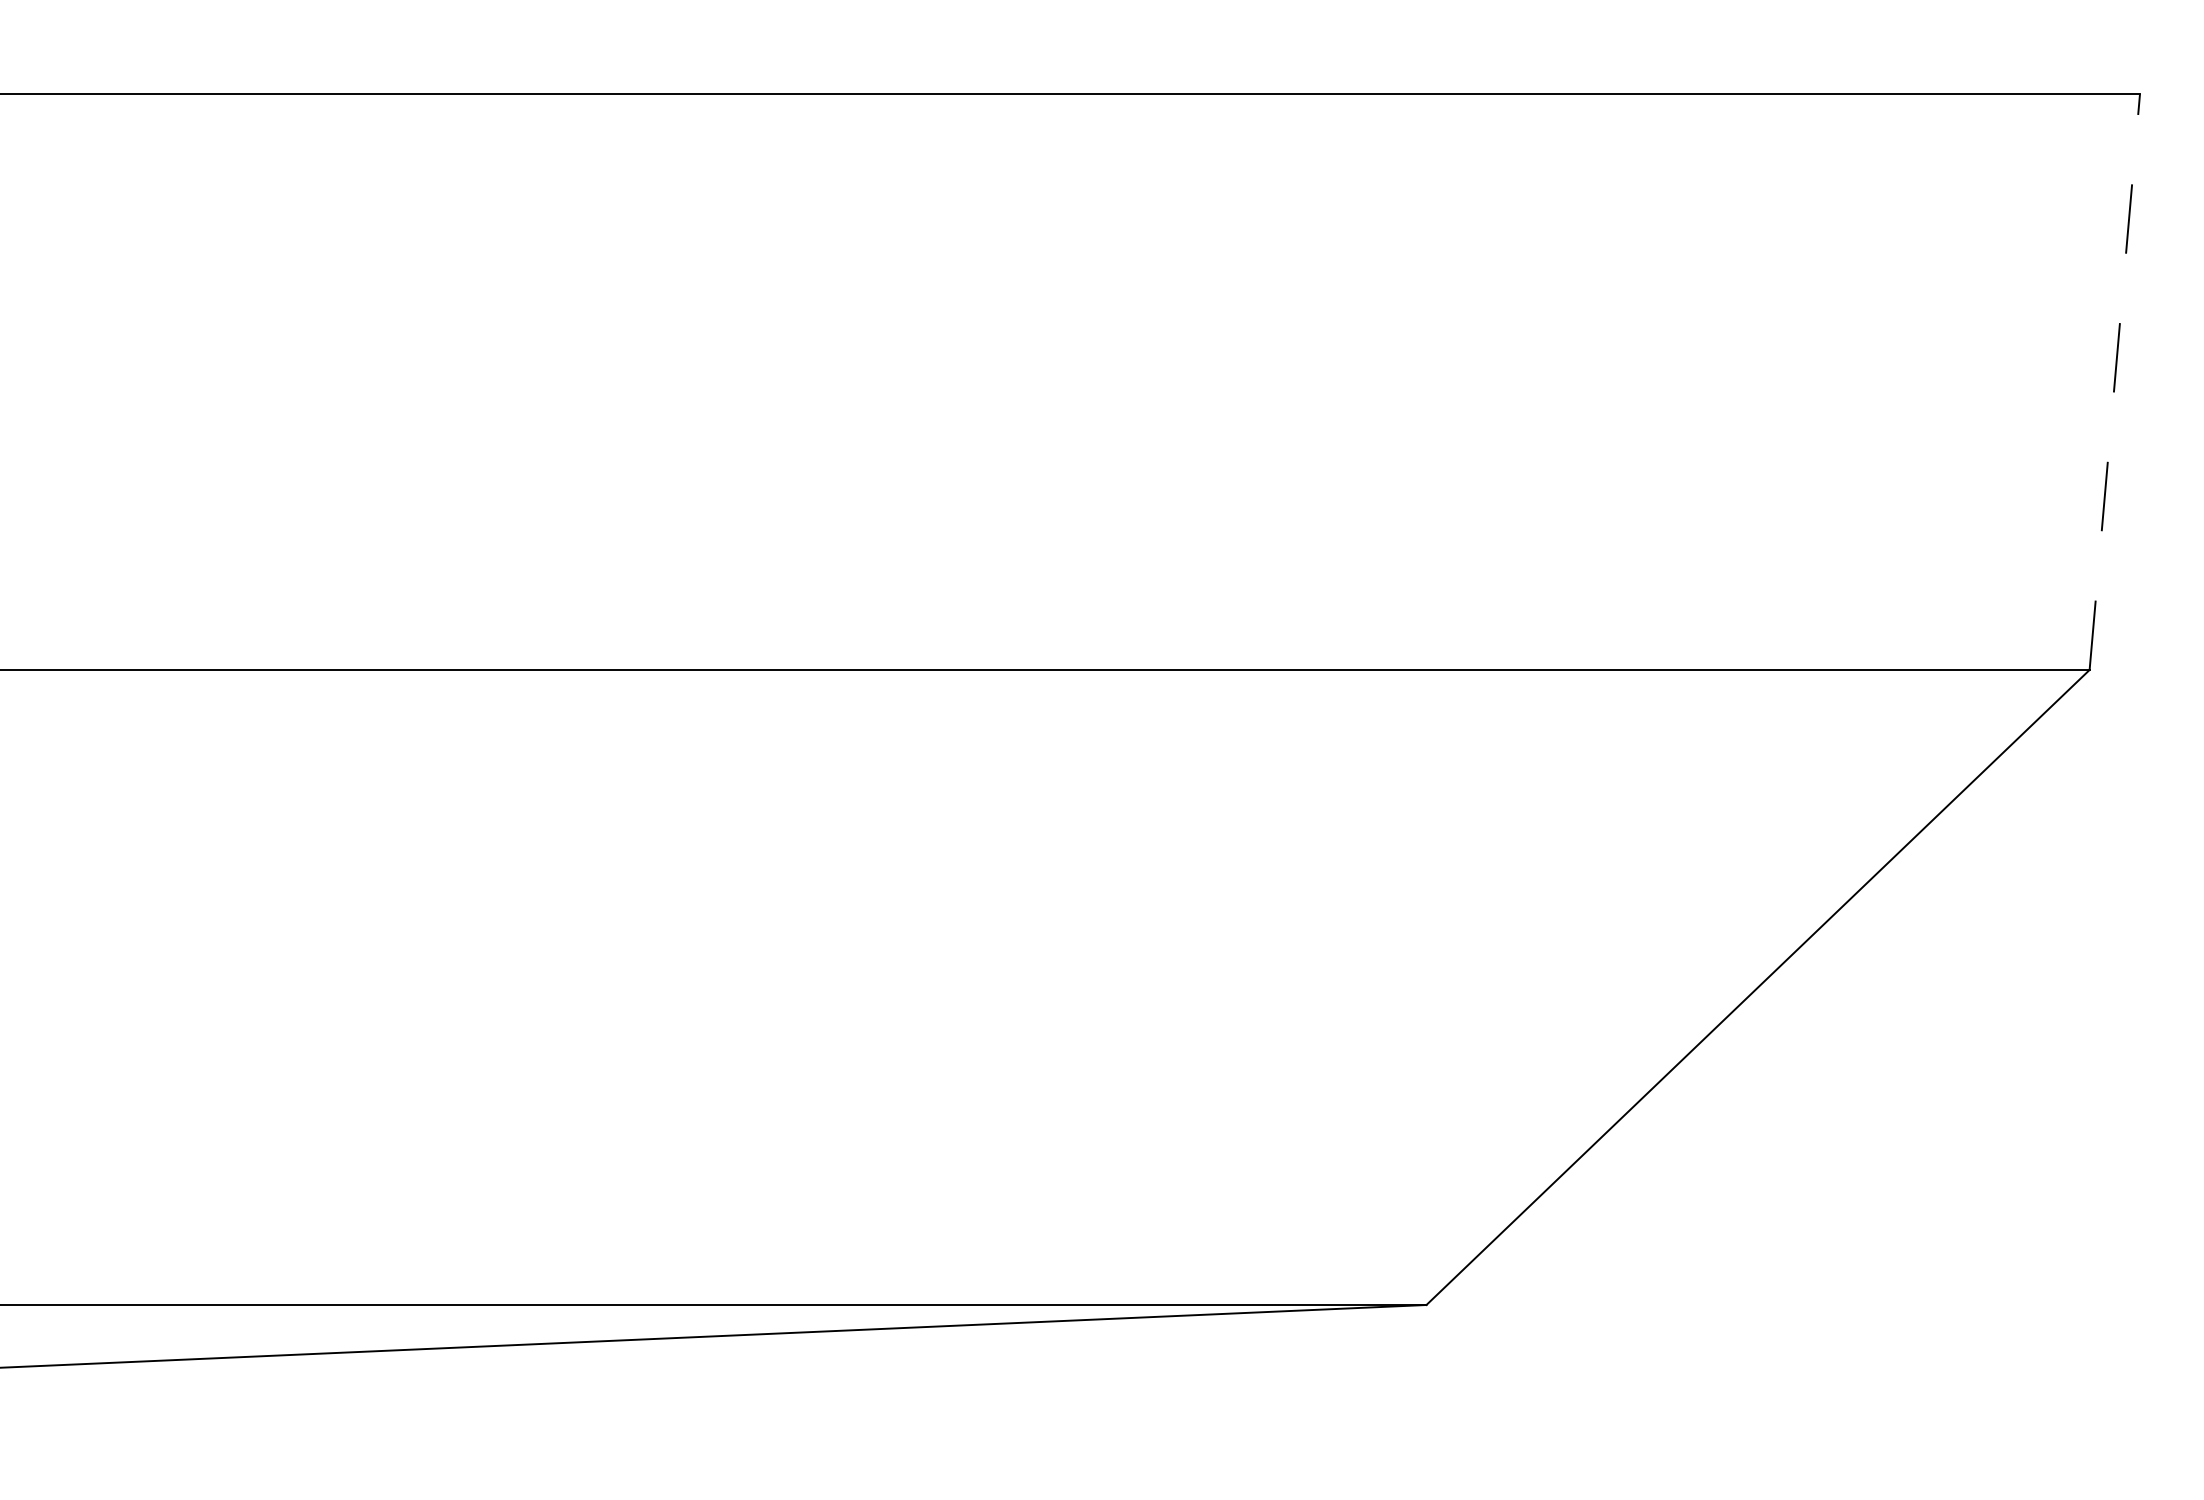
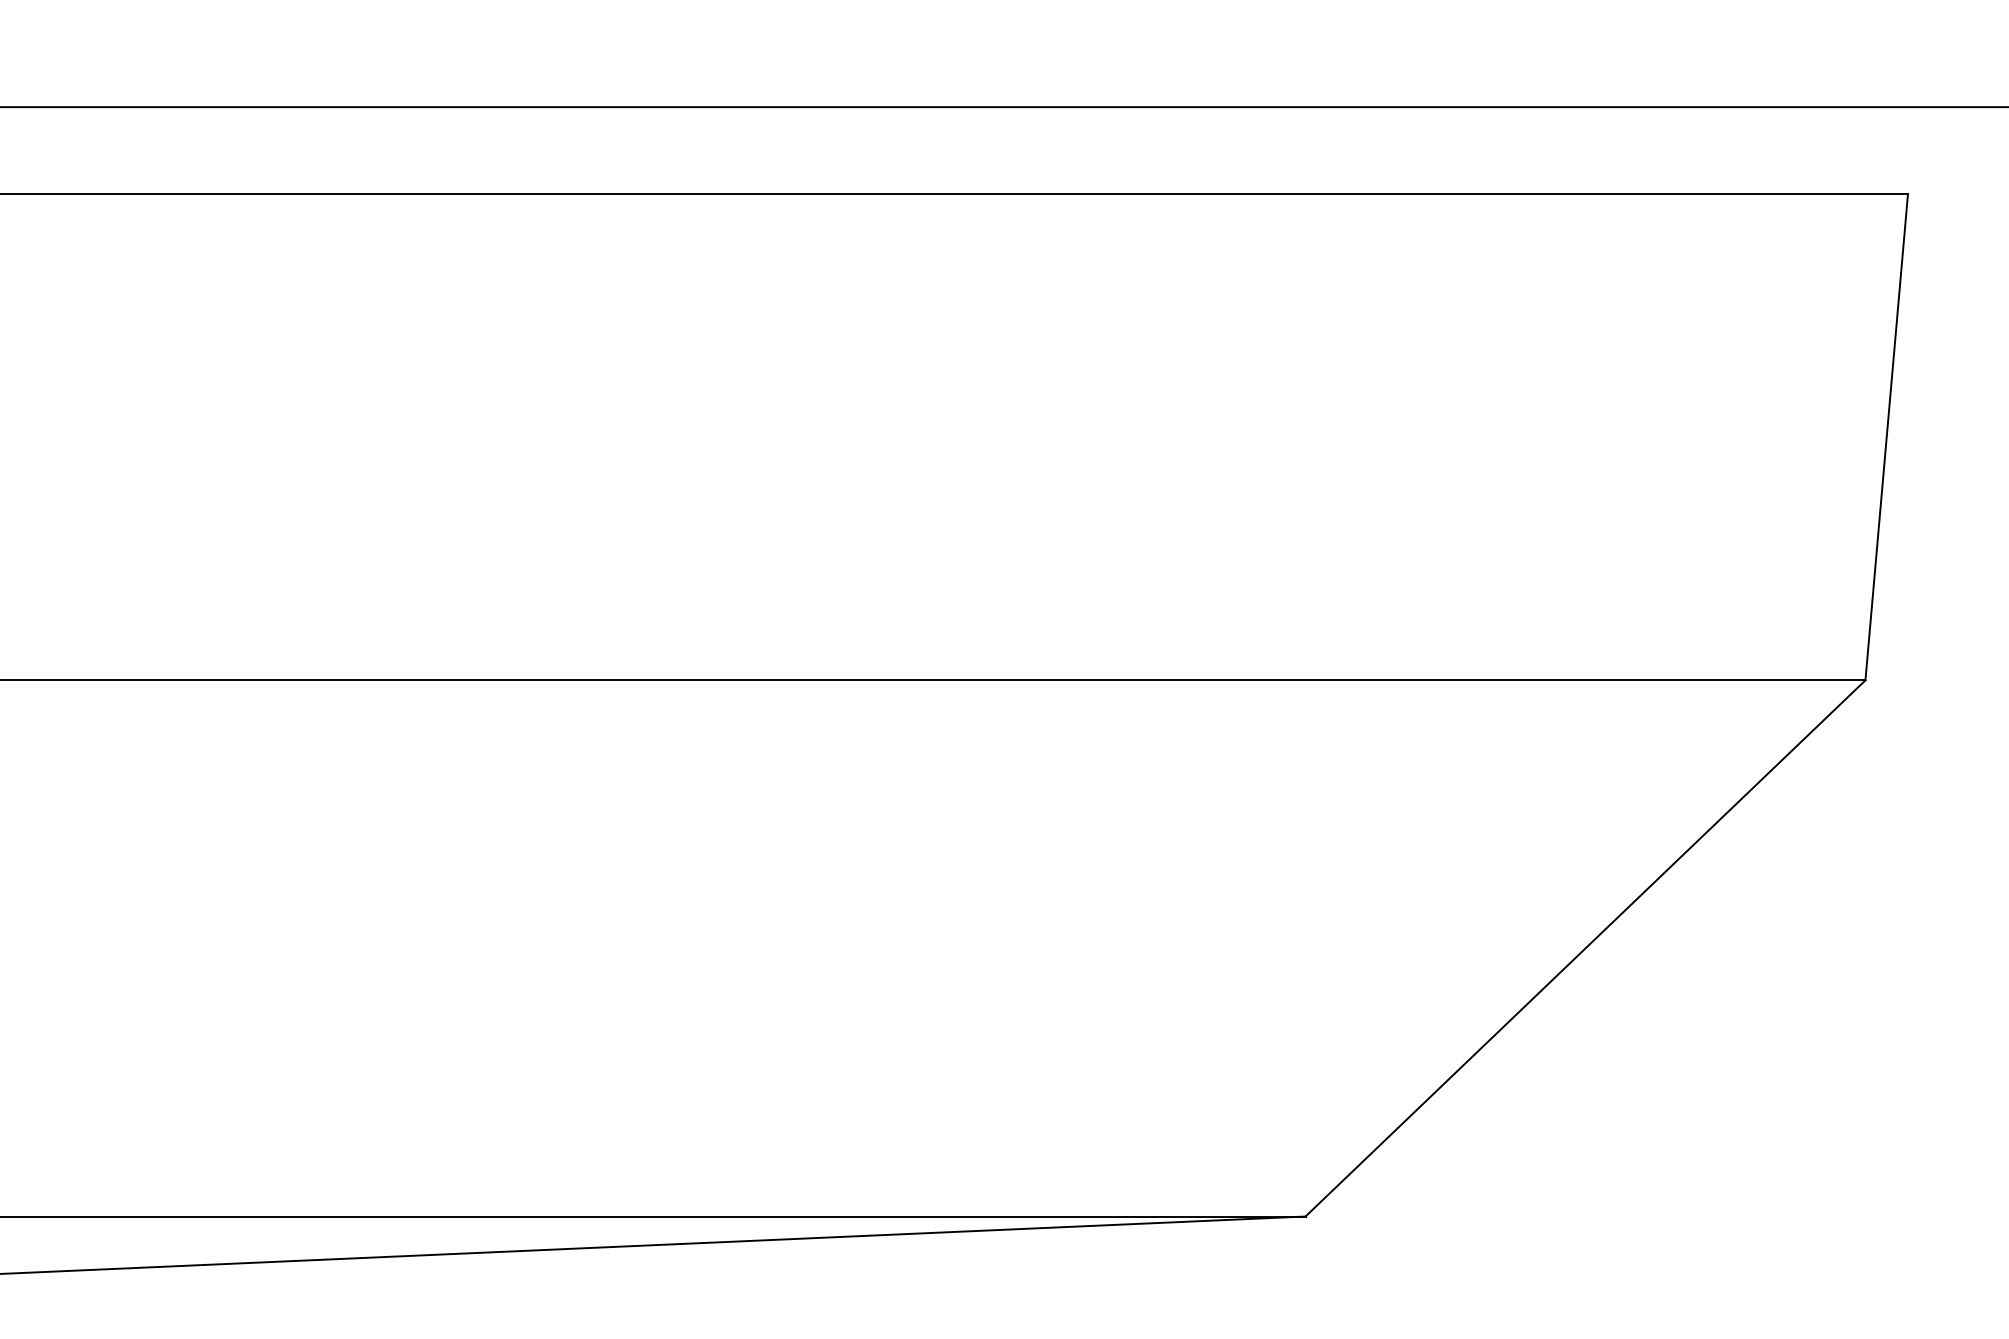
line: (2114, 382) -> (1886, 437), dashed -> solid

